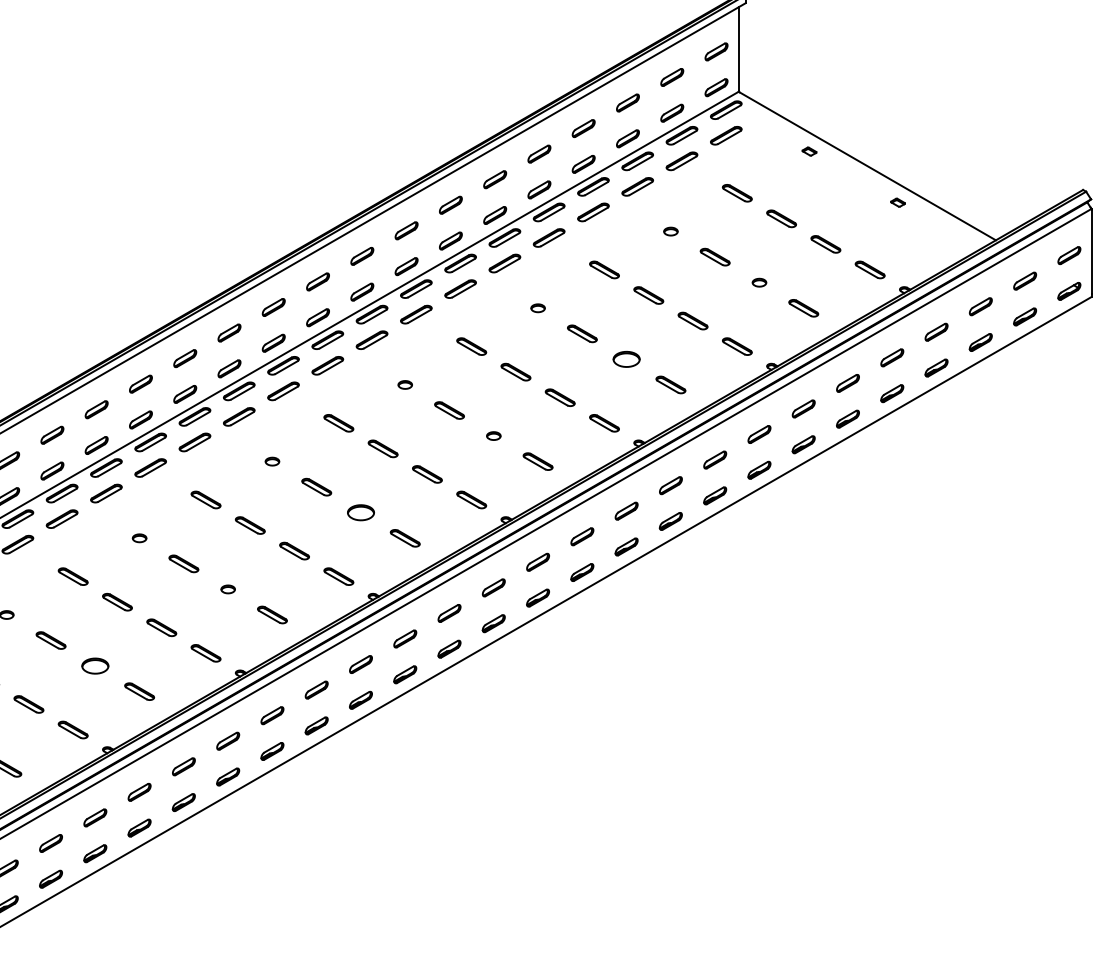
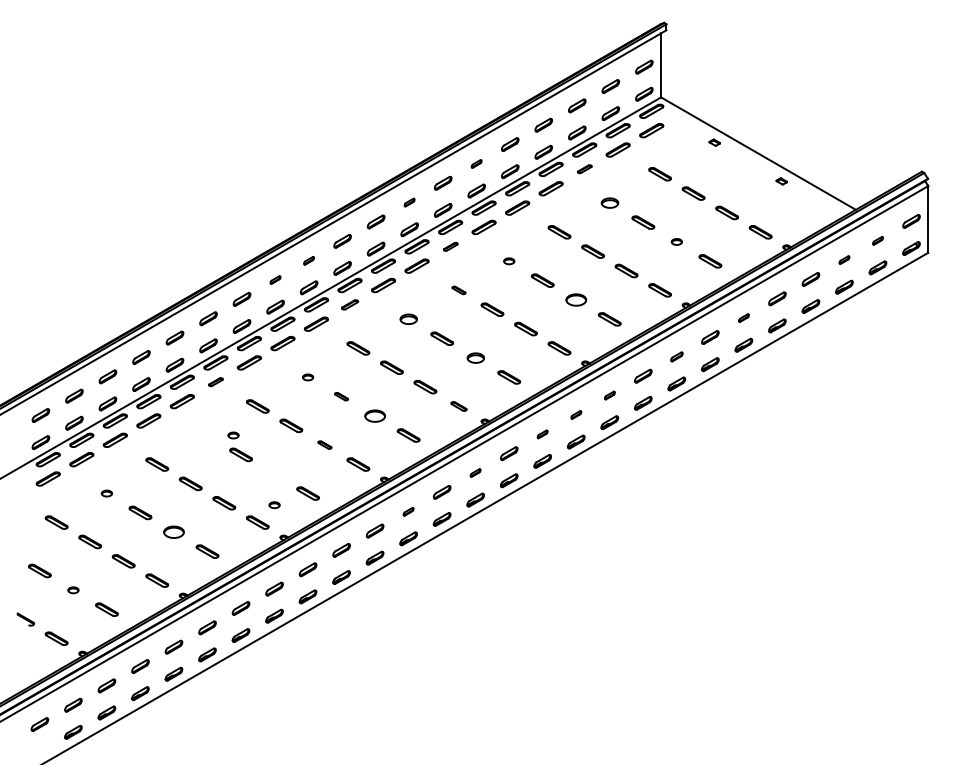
part: (494, 179) -> (476, 163), size x0.6
part: (637, 185) -> (584, 168), size x0.6
part: (406, 230) -> (409, 202), size x0.6
part: (670, 231) -> (609, 203), size x1.6
part: (1024, 280) -> (877, 240), size x0.6
part: (460, 288) -> (450, 246), size x0.6
part: (980, 305) -> (844, 259), size x0.6
part: (272, 307) -> (308, 260), size x0.6
part: (229, 332) -> (275, 279), size x0.6
part: (471, 346) -> (458, 290), size x0.6
part: (327, 365) -> (349, 304), size x0.7
part: (847, 382) -> (743, 317), size x0.6
part: (405, 385) -> (408, 319), size x1.6
part: (759, 433) -> (676, 356), size x0.7
part: (493, 435) -> (475, 357), size x1.6
part: (150, 467) -> (215, 381), size x0.6
part: (670, 485) -> (609, 395), size x0.6
part: (316, 486) -> (341, 396), size x0.6
part: (471, 500) -> (458, 406), size x0.7
part: (626, 510) -> (576, 414), size x0.6
part: (582, 537) -> (542, 434), size x0.6
part: (139, 538) -> (233, 435), moved
part: (294, 550) -> (324, 444), size x0.6
part: (493, 587) -> (475, 472), size x0.6
part: (228, 589) -> (274, 505), moved
part: (405, 638) -> (408, 511), size x0.6

